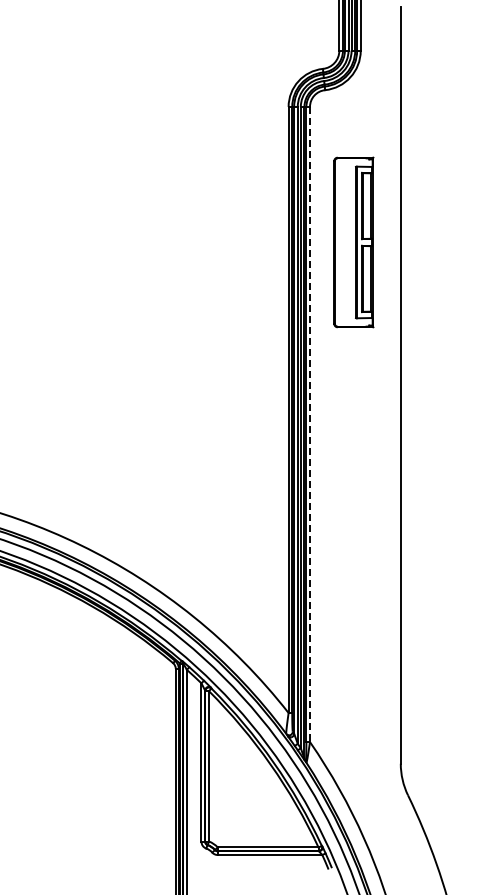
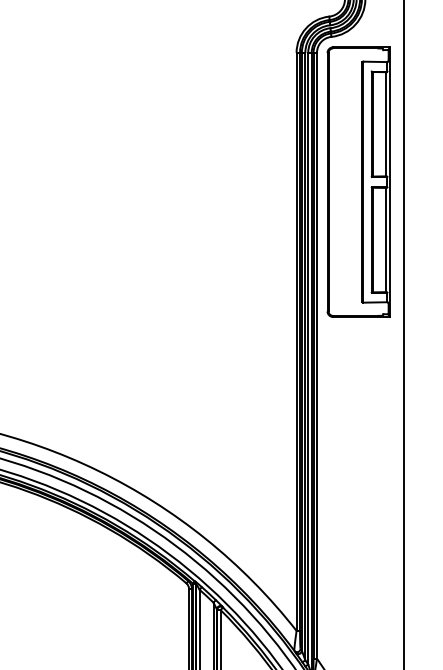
part: (353, 242) -> (358, 182), size x1.67
line: (310, 424) -> (317, 355), dashed -> solid

